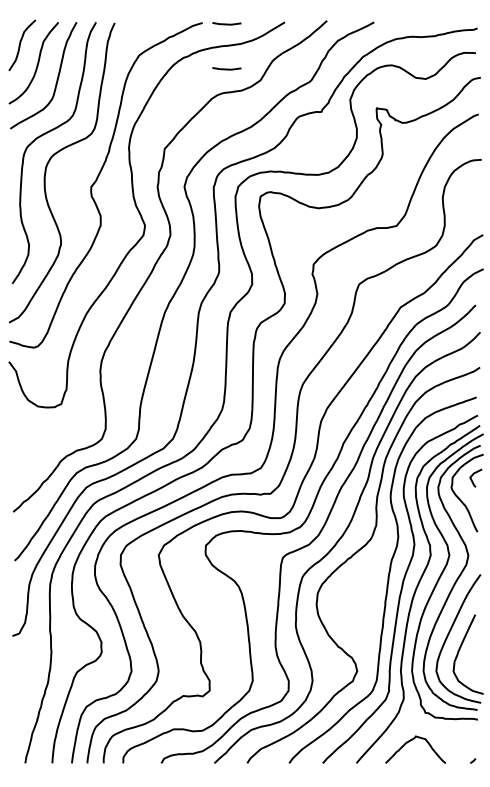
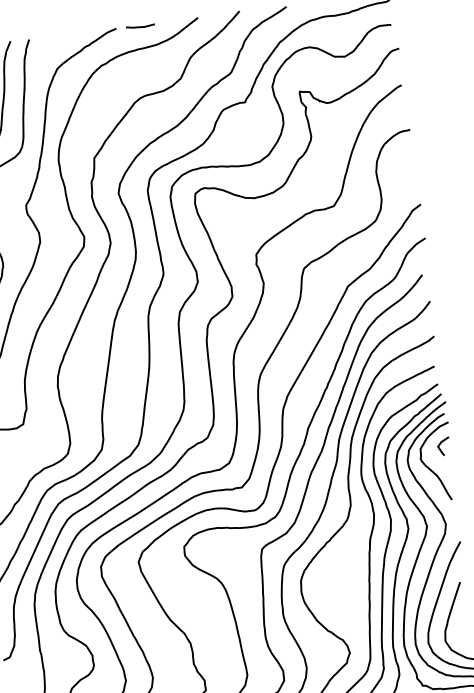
line: (226, 68) -> (145, 70), removed

